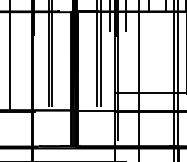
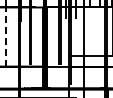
line: (10, 61) -> (6, 37), solid -> dashed

